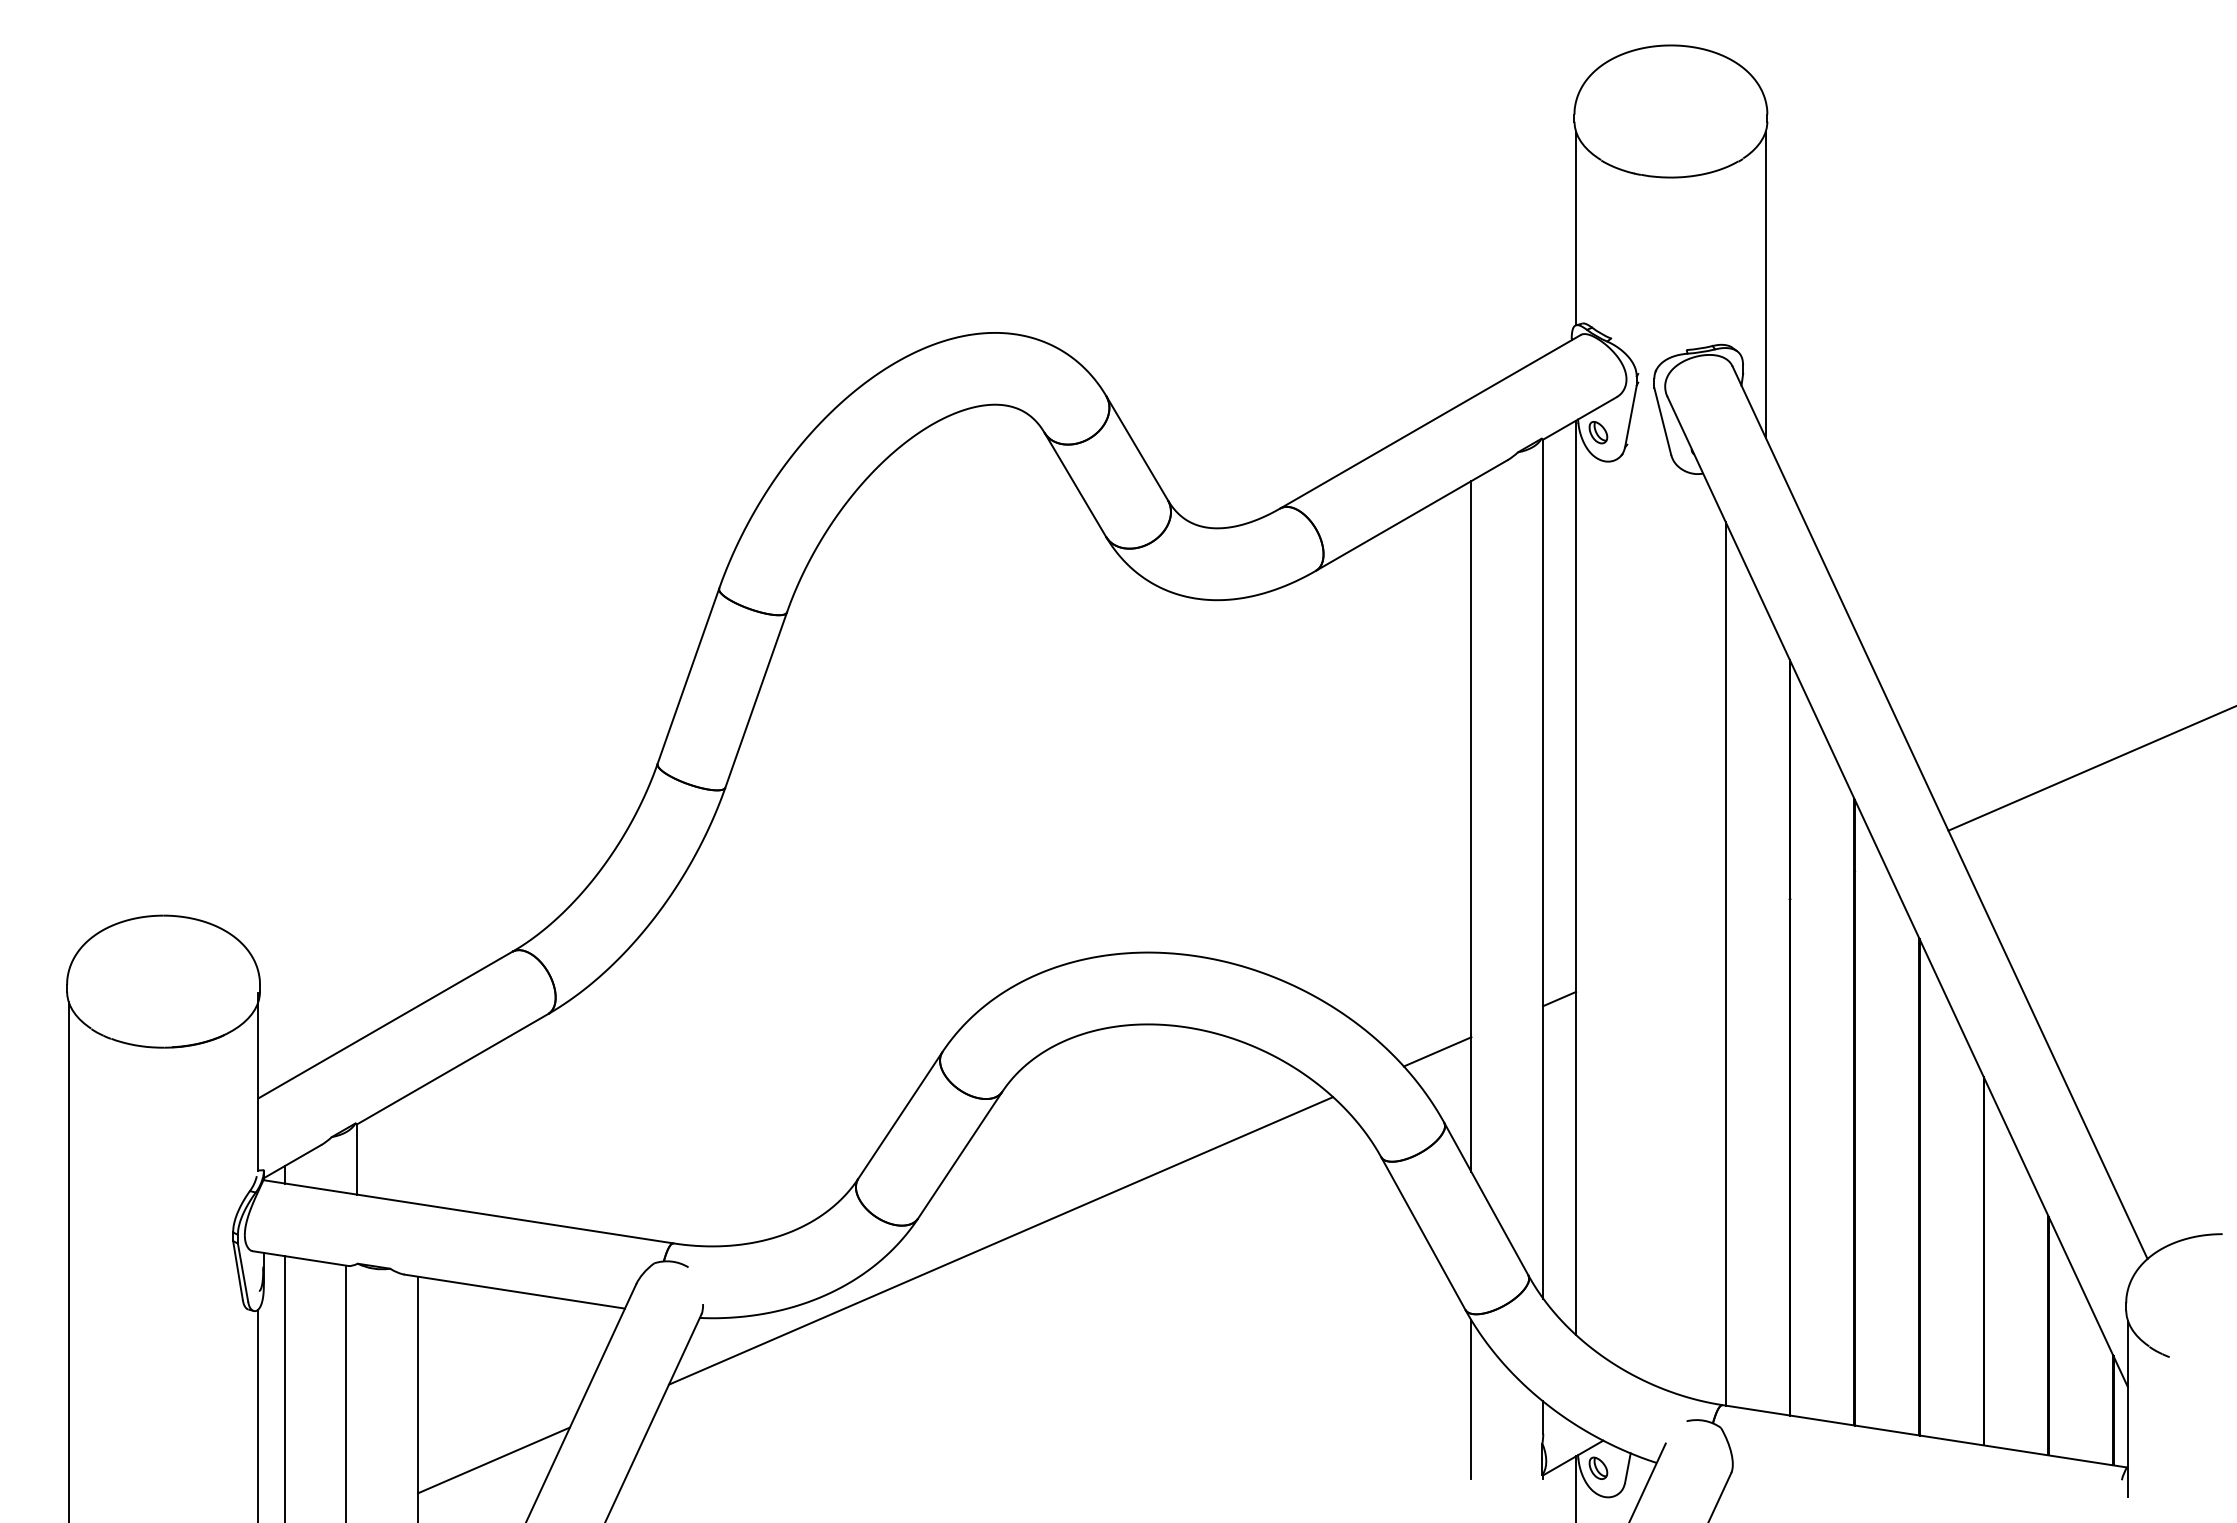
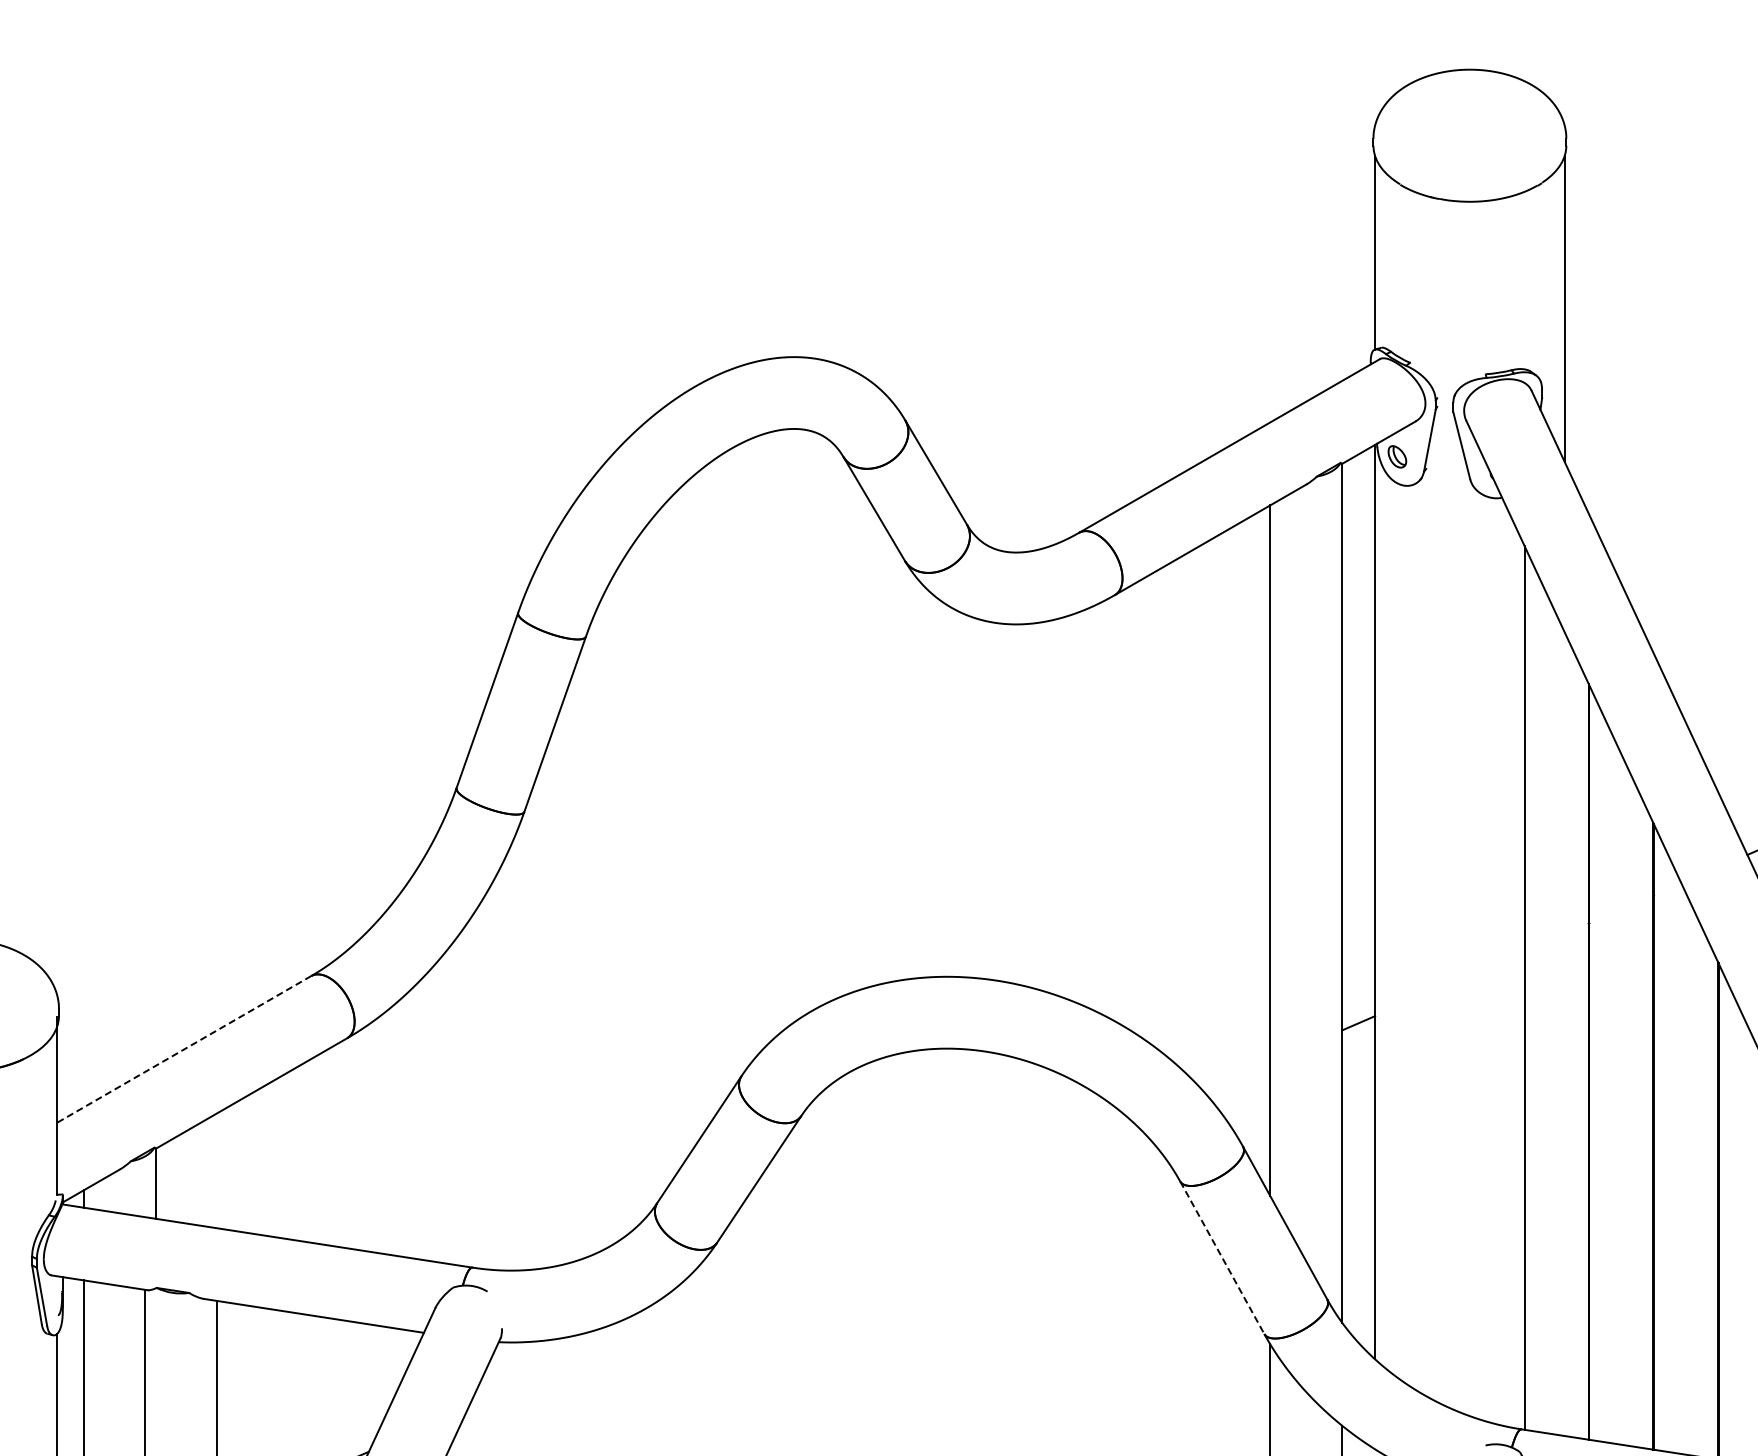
line: (385, 1025) -> (184, 1049), solid -> dashed
line: (1437, 1051) -> (1236, 1075), removed
line: (1423, 1234) -> (1222, 1258), solid -> dashed
line: (1000, 1240) -> (799, 1264), removed

